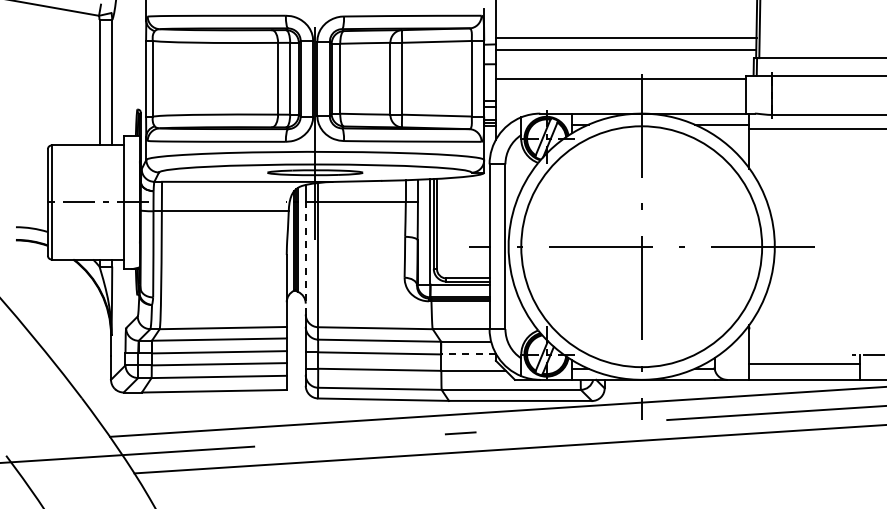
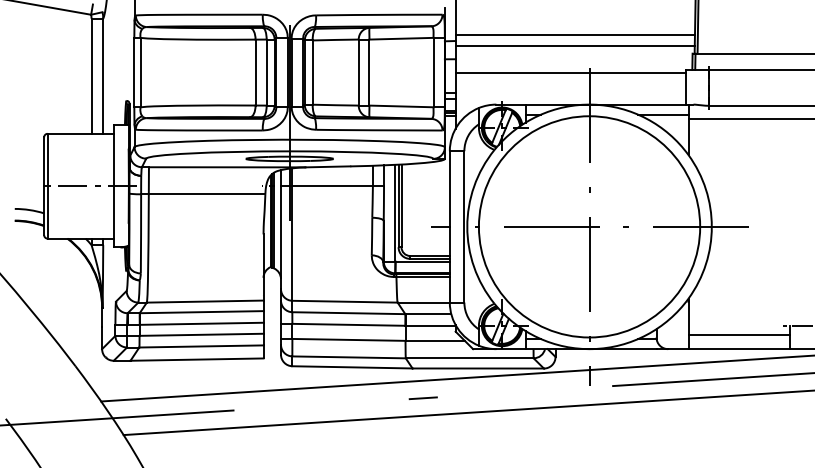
line: (305, 258) -> (280, 237), dashed -> solid
line: (468, 354) -> (430, 325), dashed -> solid

